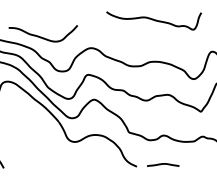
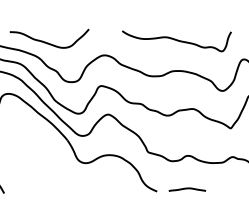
curve: (153, 20) -> (176, 40), moved

